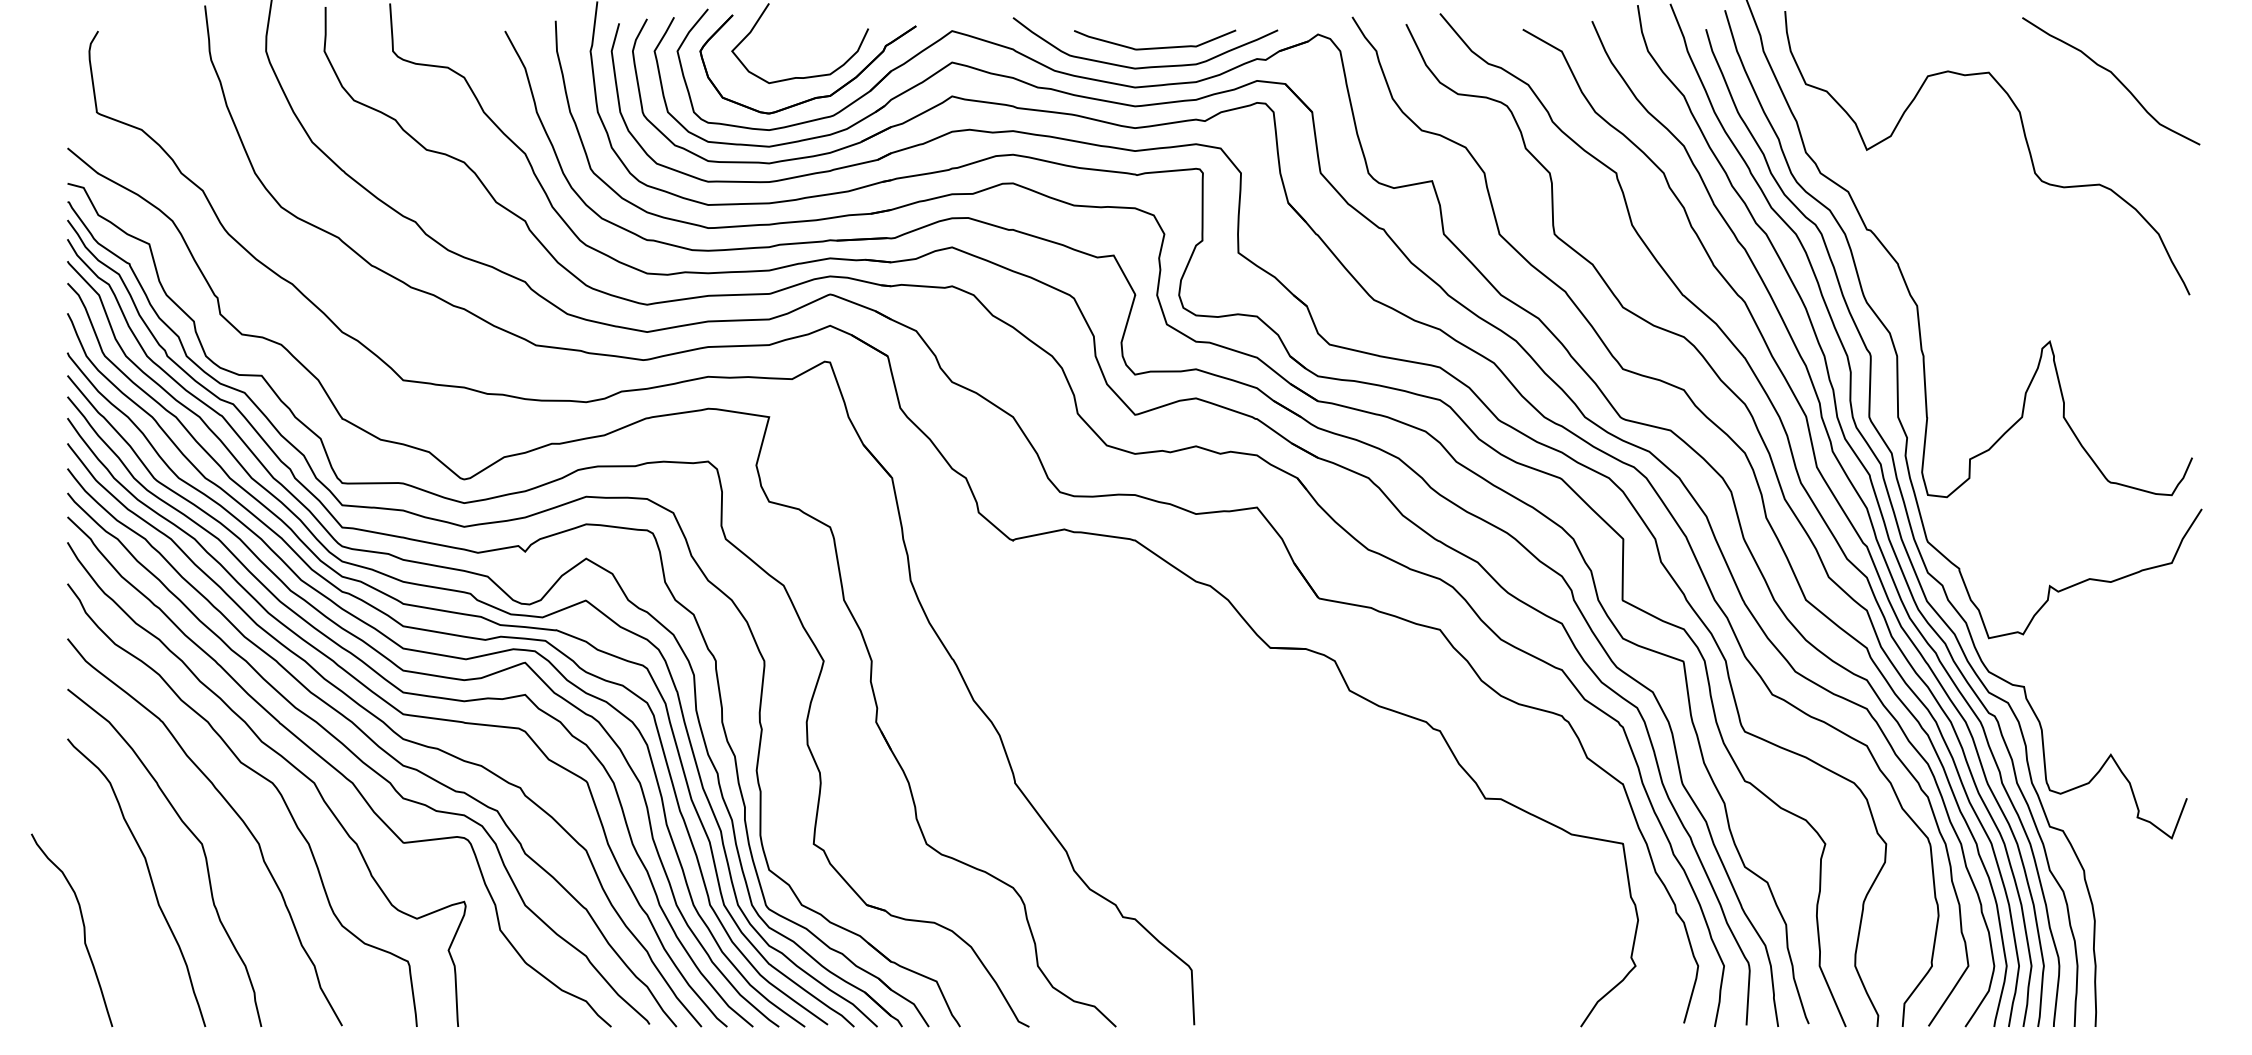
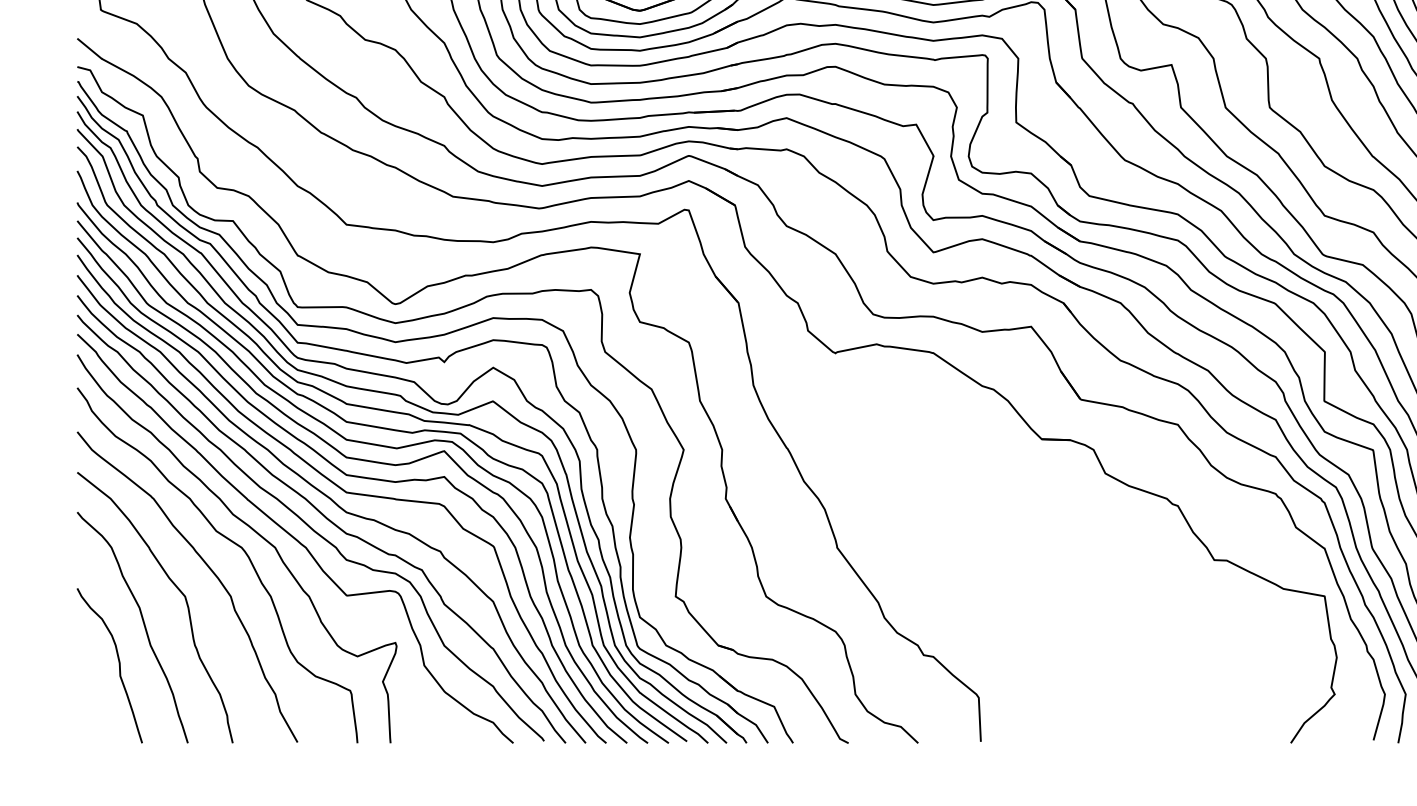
curve: (83, 930) -> (118, 665), moved

